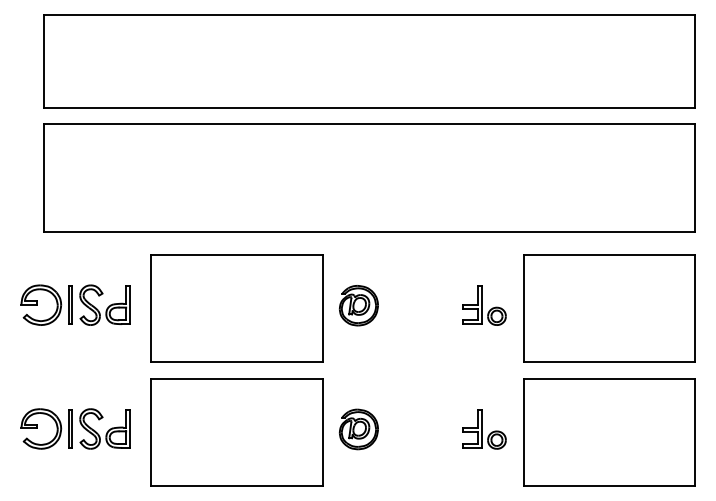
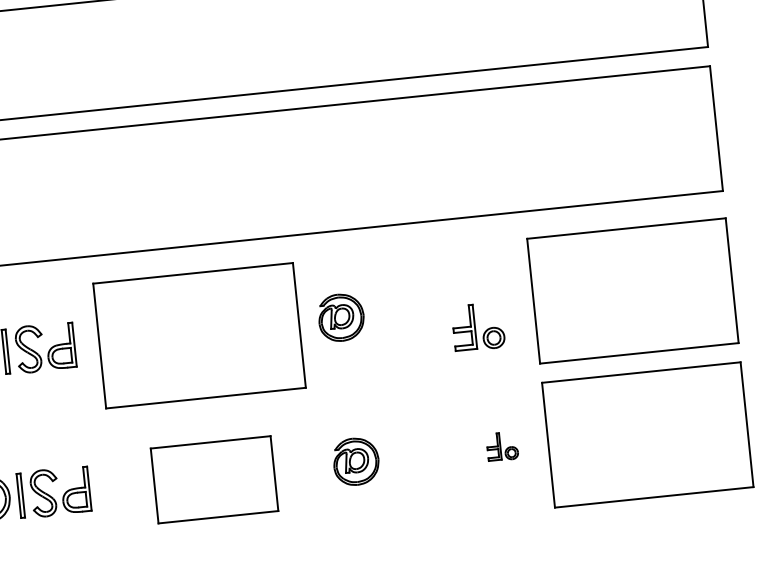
part: (484, 305) -> (478, 326), moved
part: (484, 429) -> (502, 446), size x0.6
part: (236, 432) -> (214, 479), size x0.6

